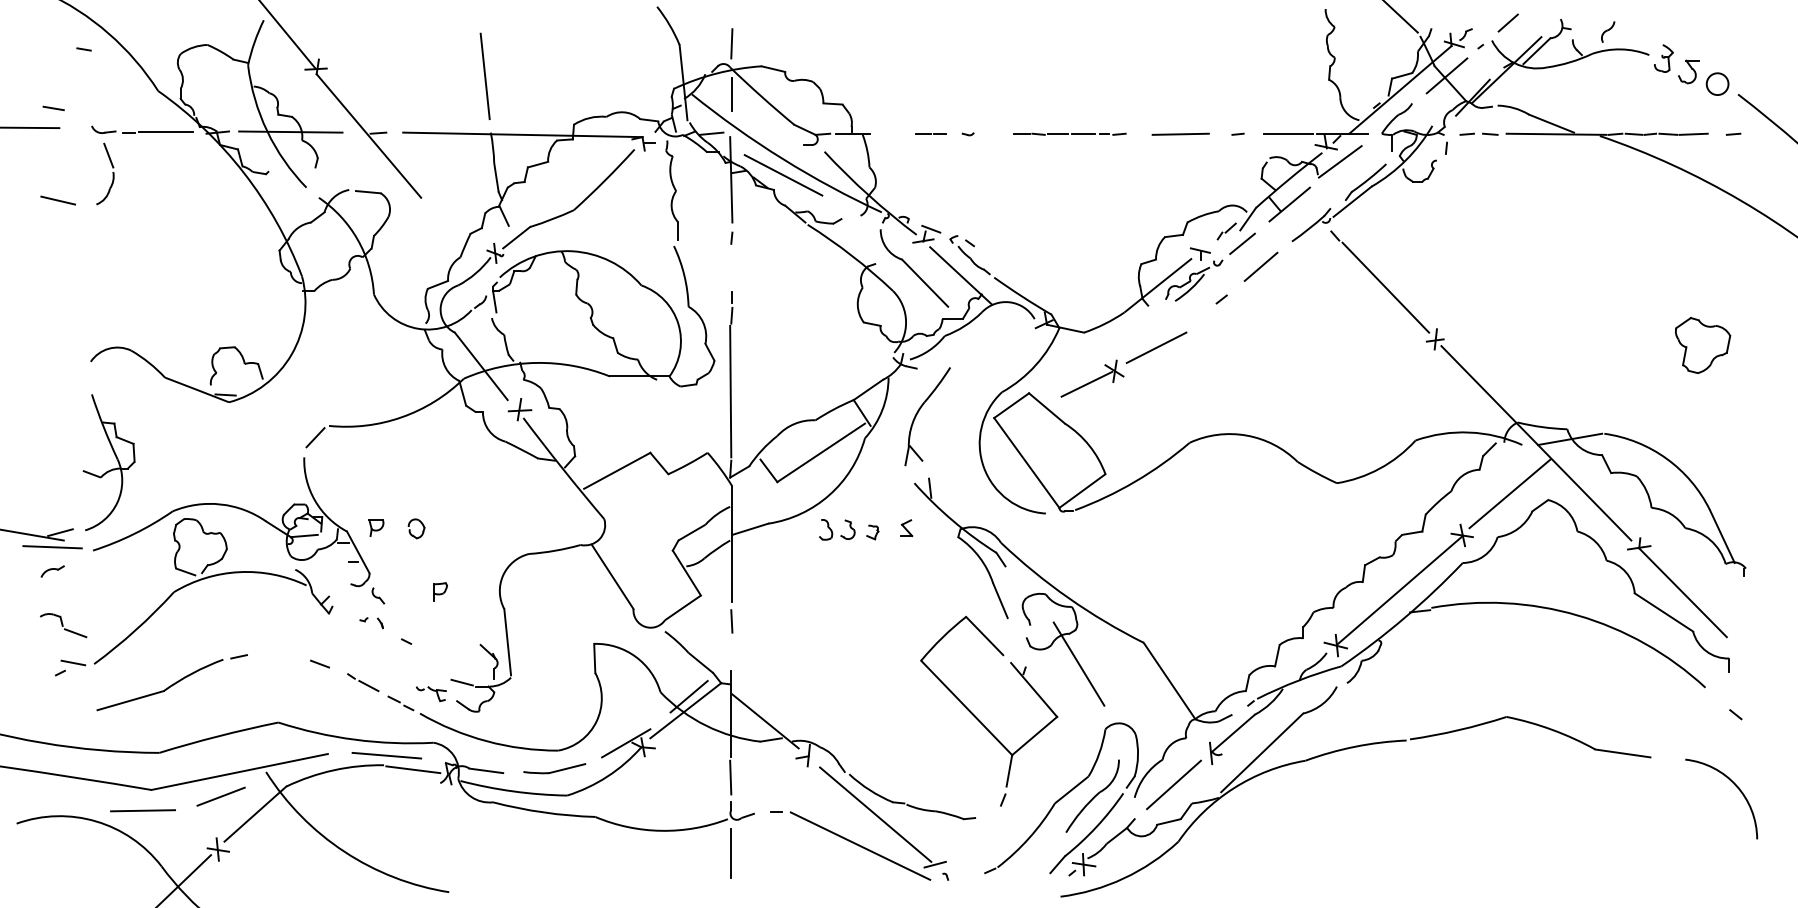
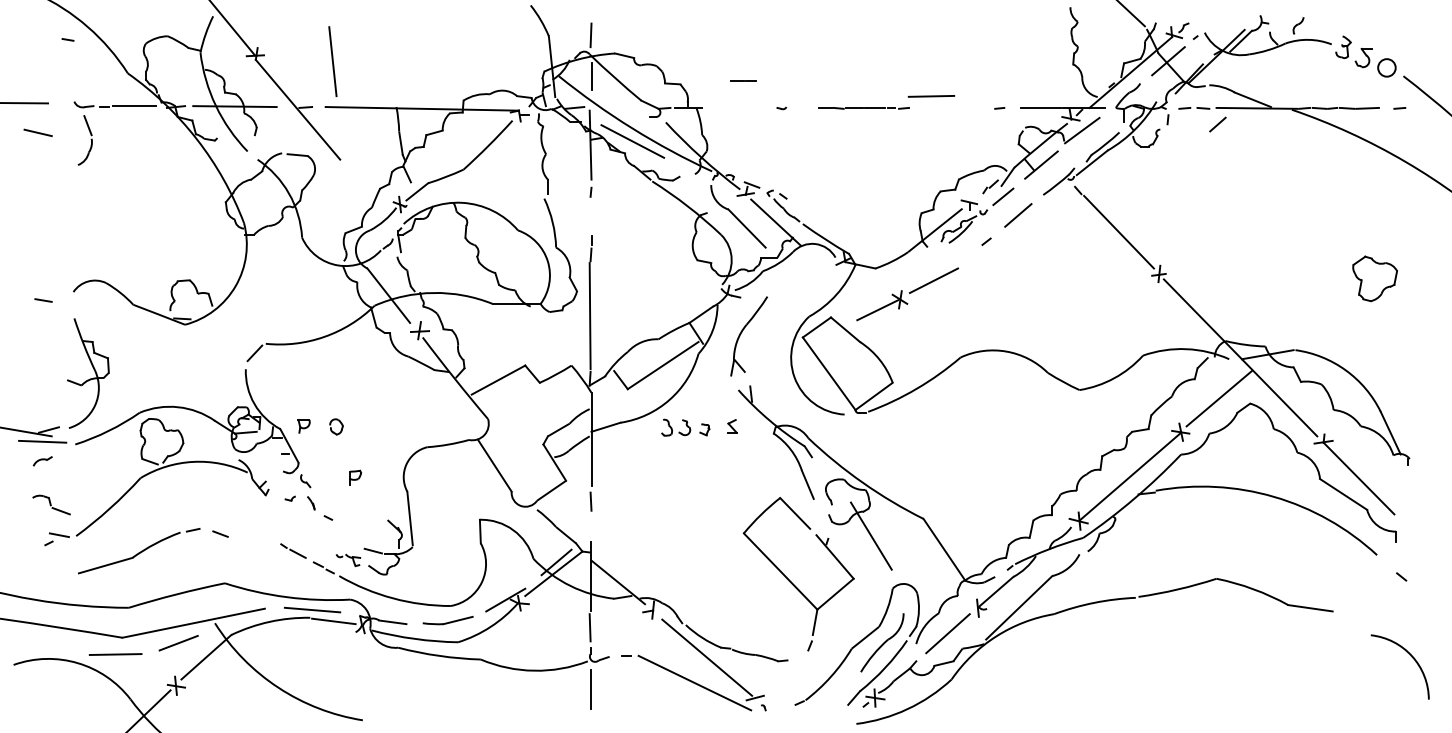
line: (1507, 22) -> (1217, 124), moved
line: (484, 76) -> (332, 61), moved
line: (53, 108) -> (43, 300), moved
line: (930, 133) -> (743, 80), moved
line: (1180, 134) -> (931, 96), moved
line: (57, 200) -> (37, 132), moved
part: (371, 622) -> (300, 502), size x1.6
line: (319, 663) -> (220, 533), moved
arc: (1734, 785) -> (1410, 656), moved

